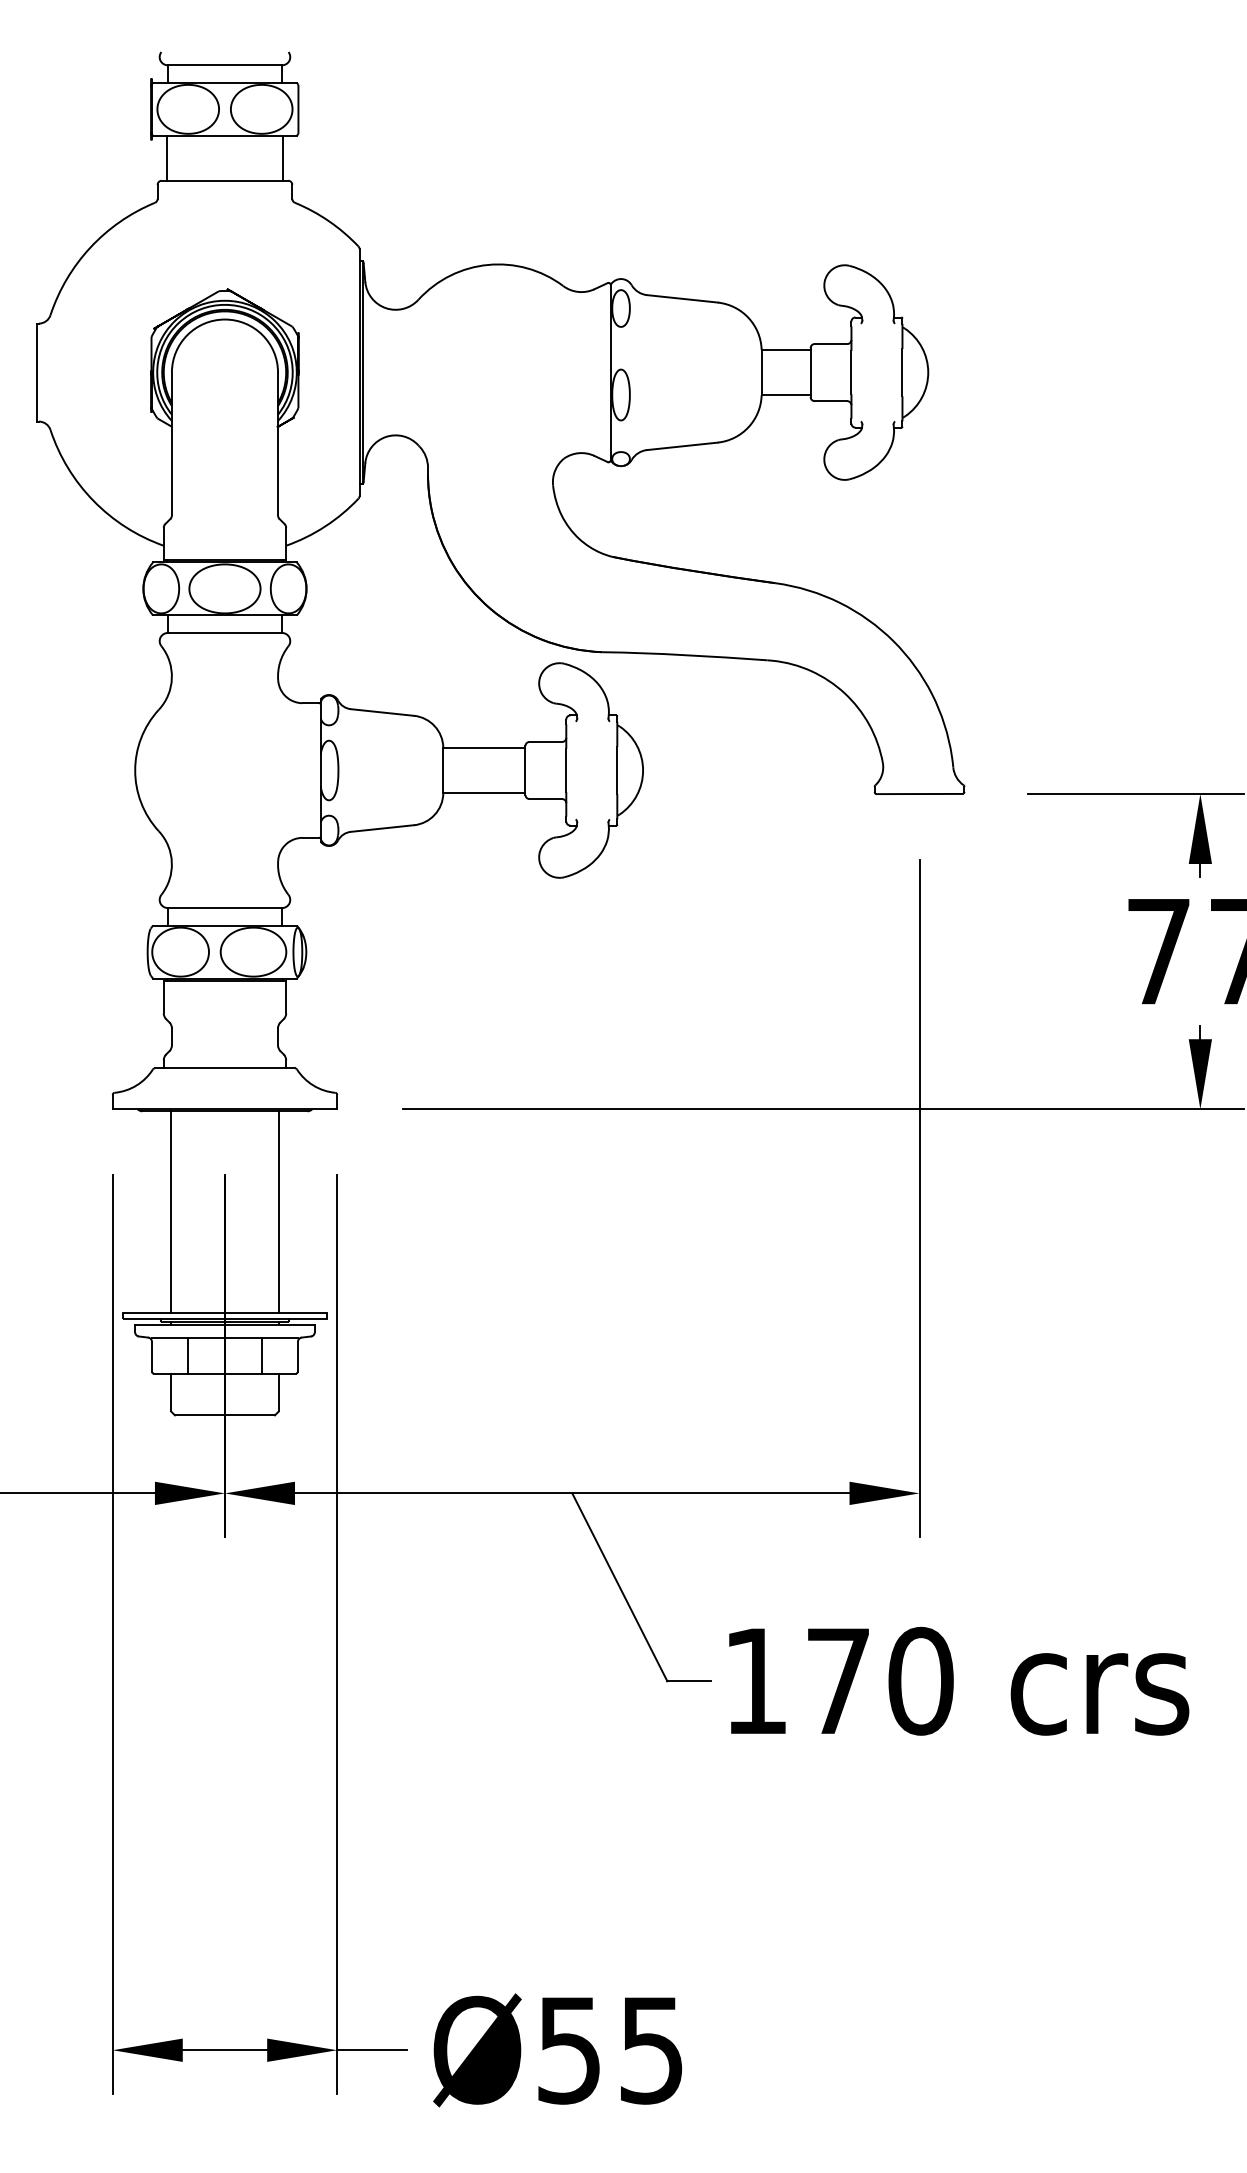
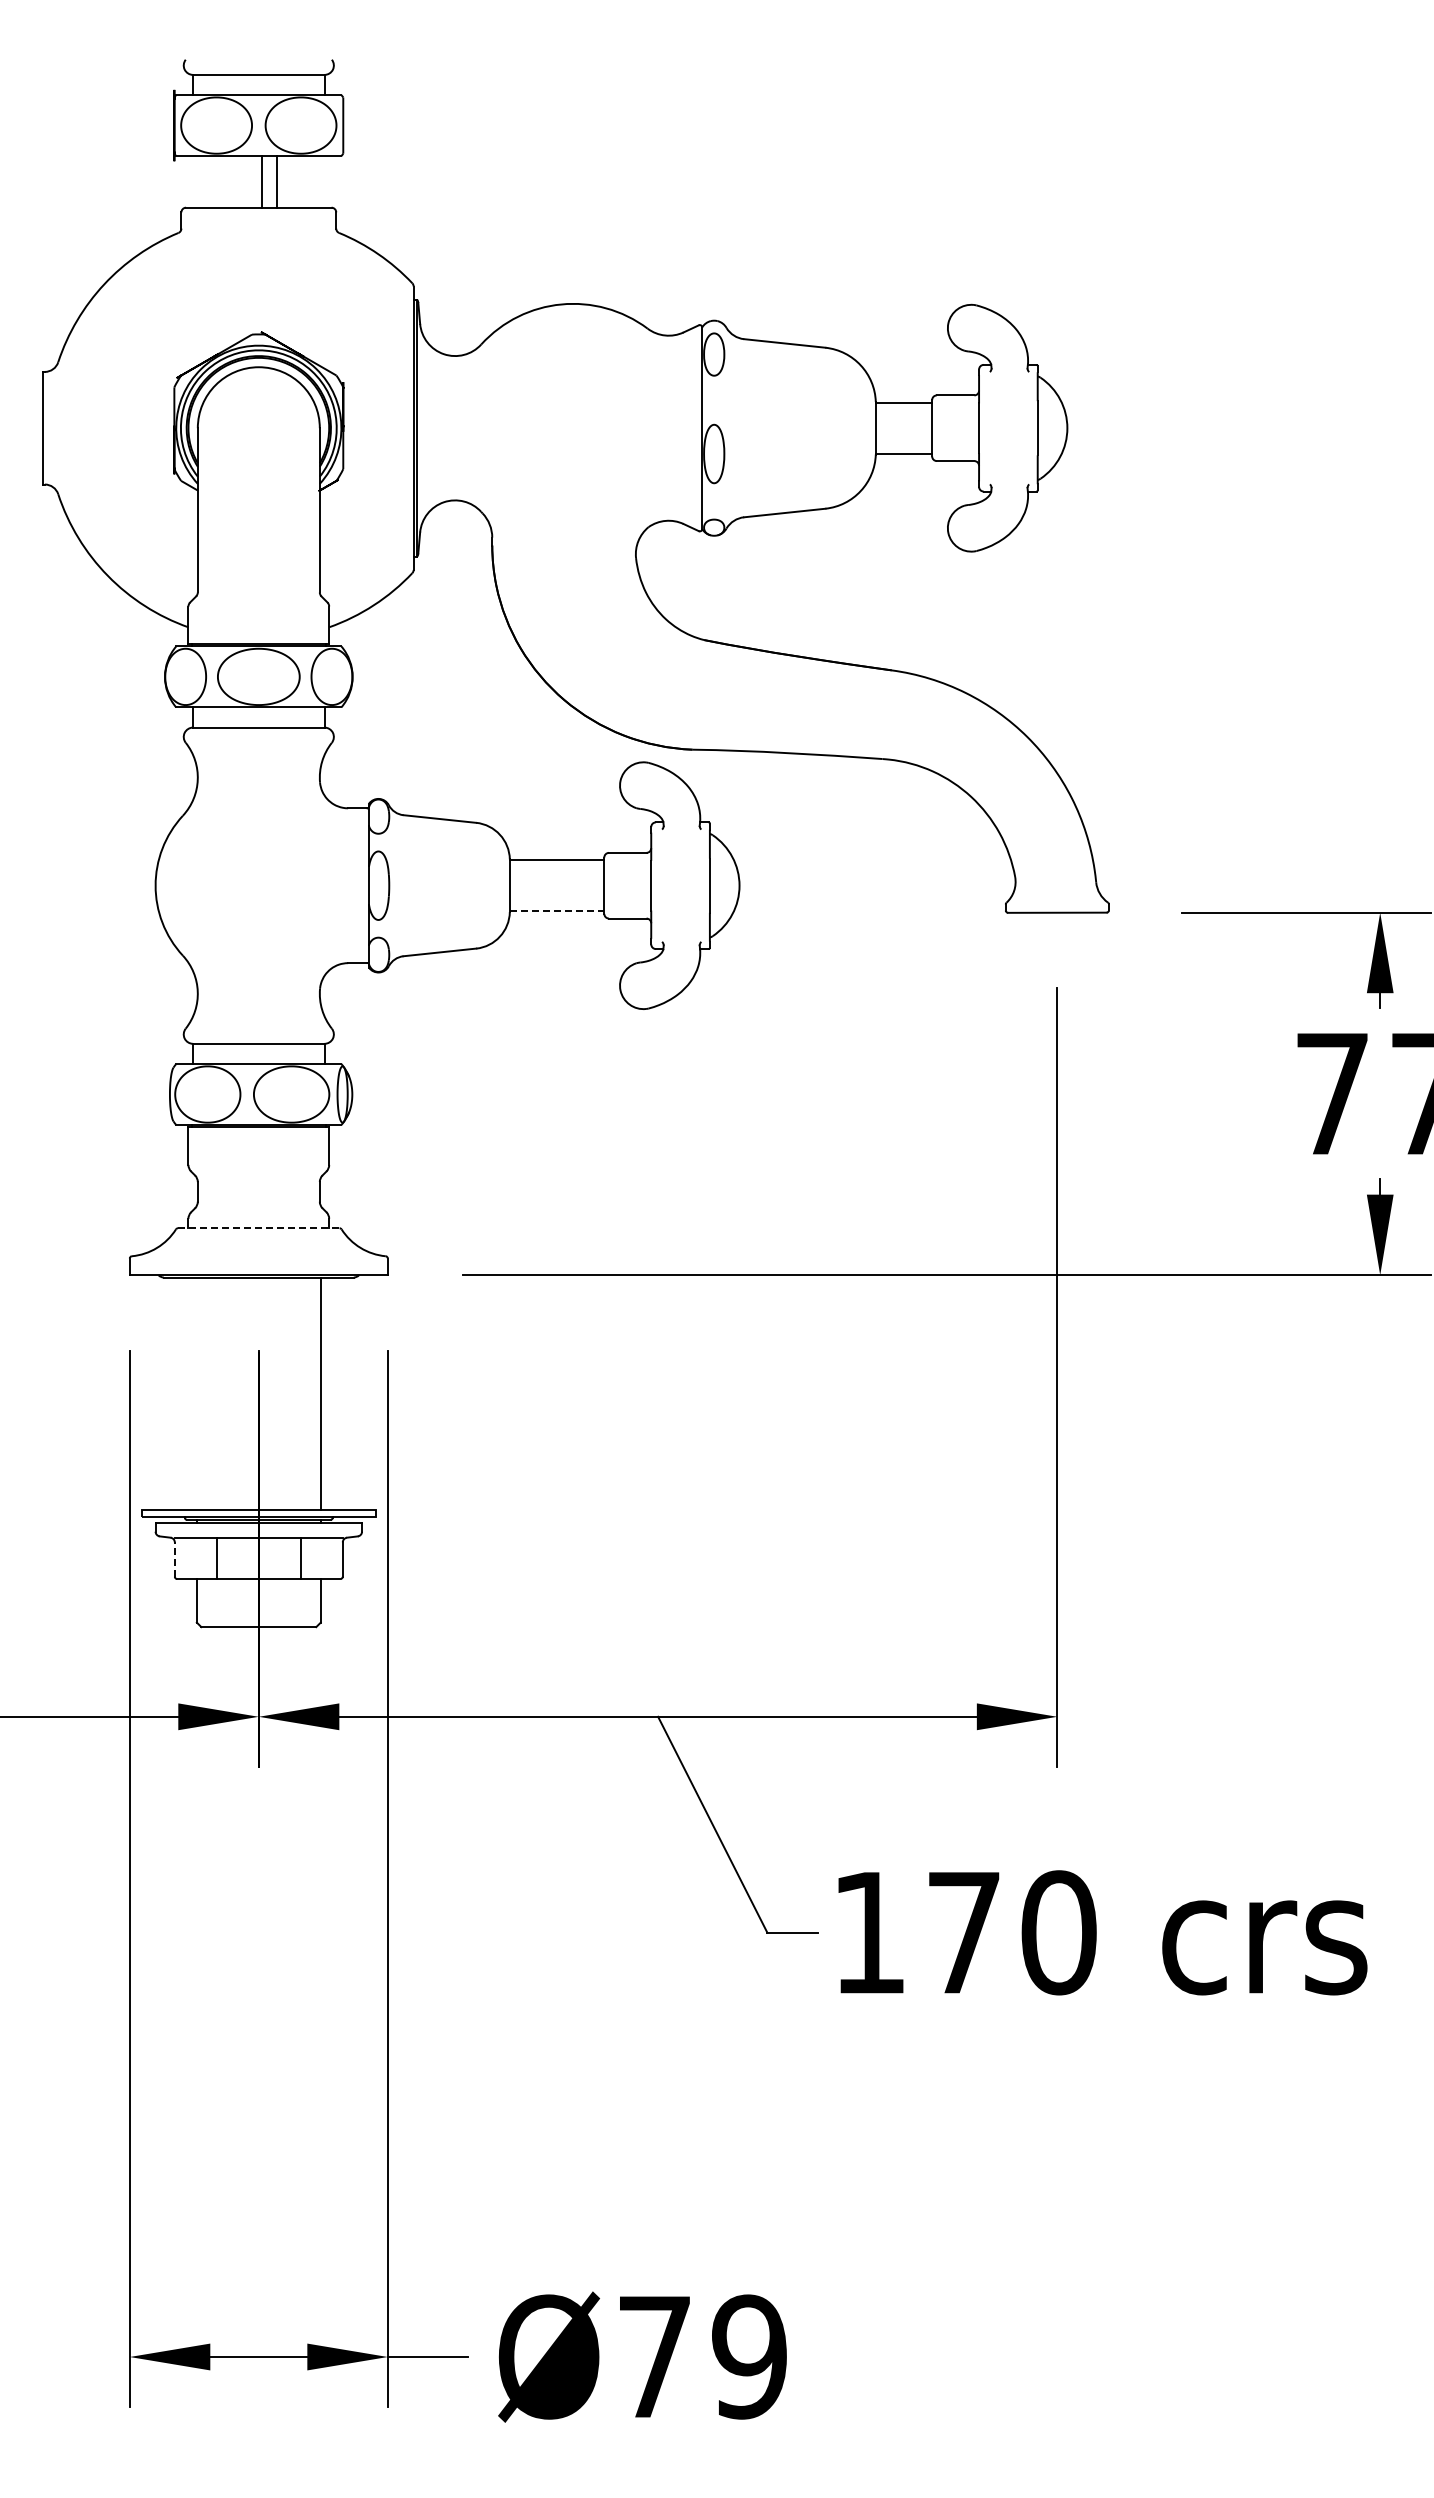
line: (166, 157) -> (261, 181), moved
line: (282, 157) -> (276, 181), moved
line: (484, 792) -> (557, 911), solid -> dashed
line: (224, 1068) -> (258, 1228), solid -> dashed
line: (170, 1212) -> (196, 1393), removed
line: (151, 1356) -> (174, 1559), solid -> dashed
text: (610, 2049) -> (702, 2356), Ø55 -> Ø79

